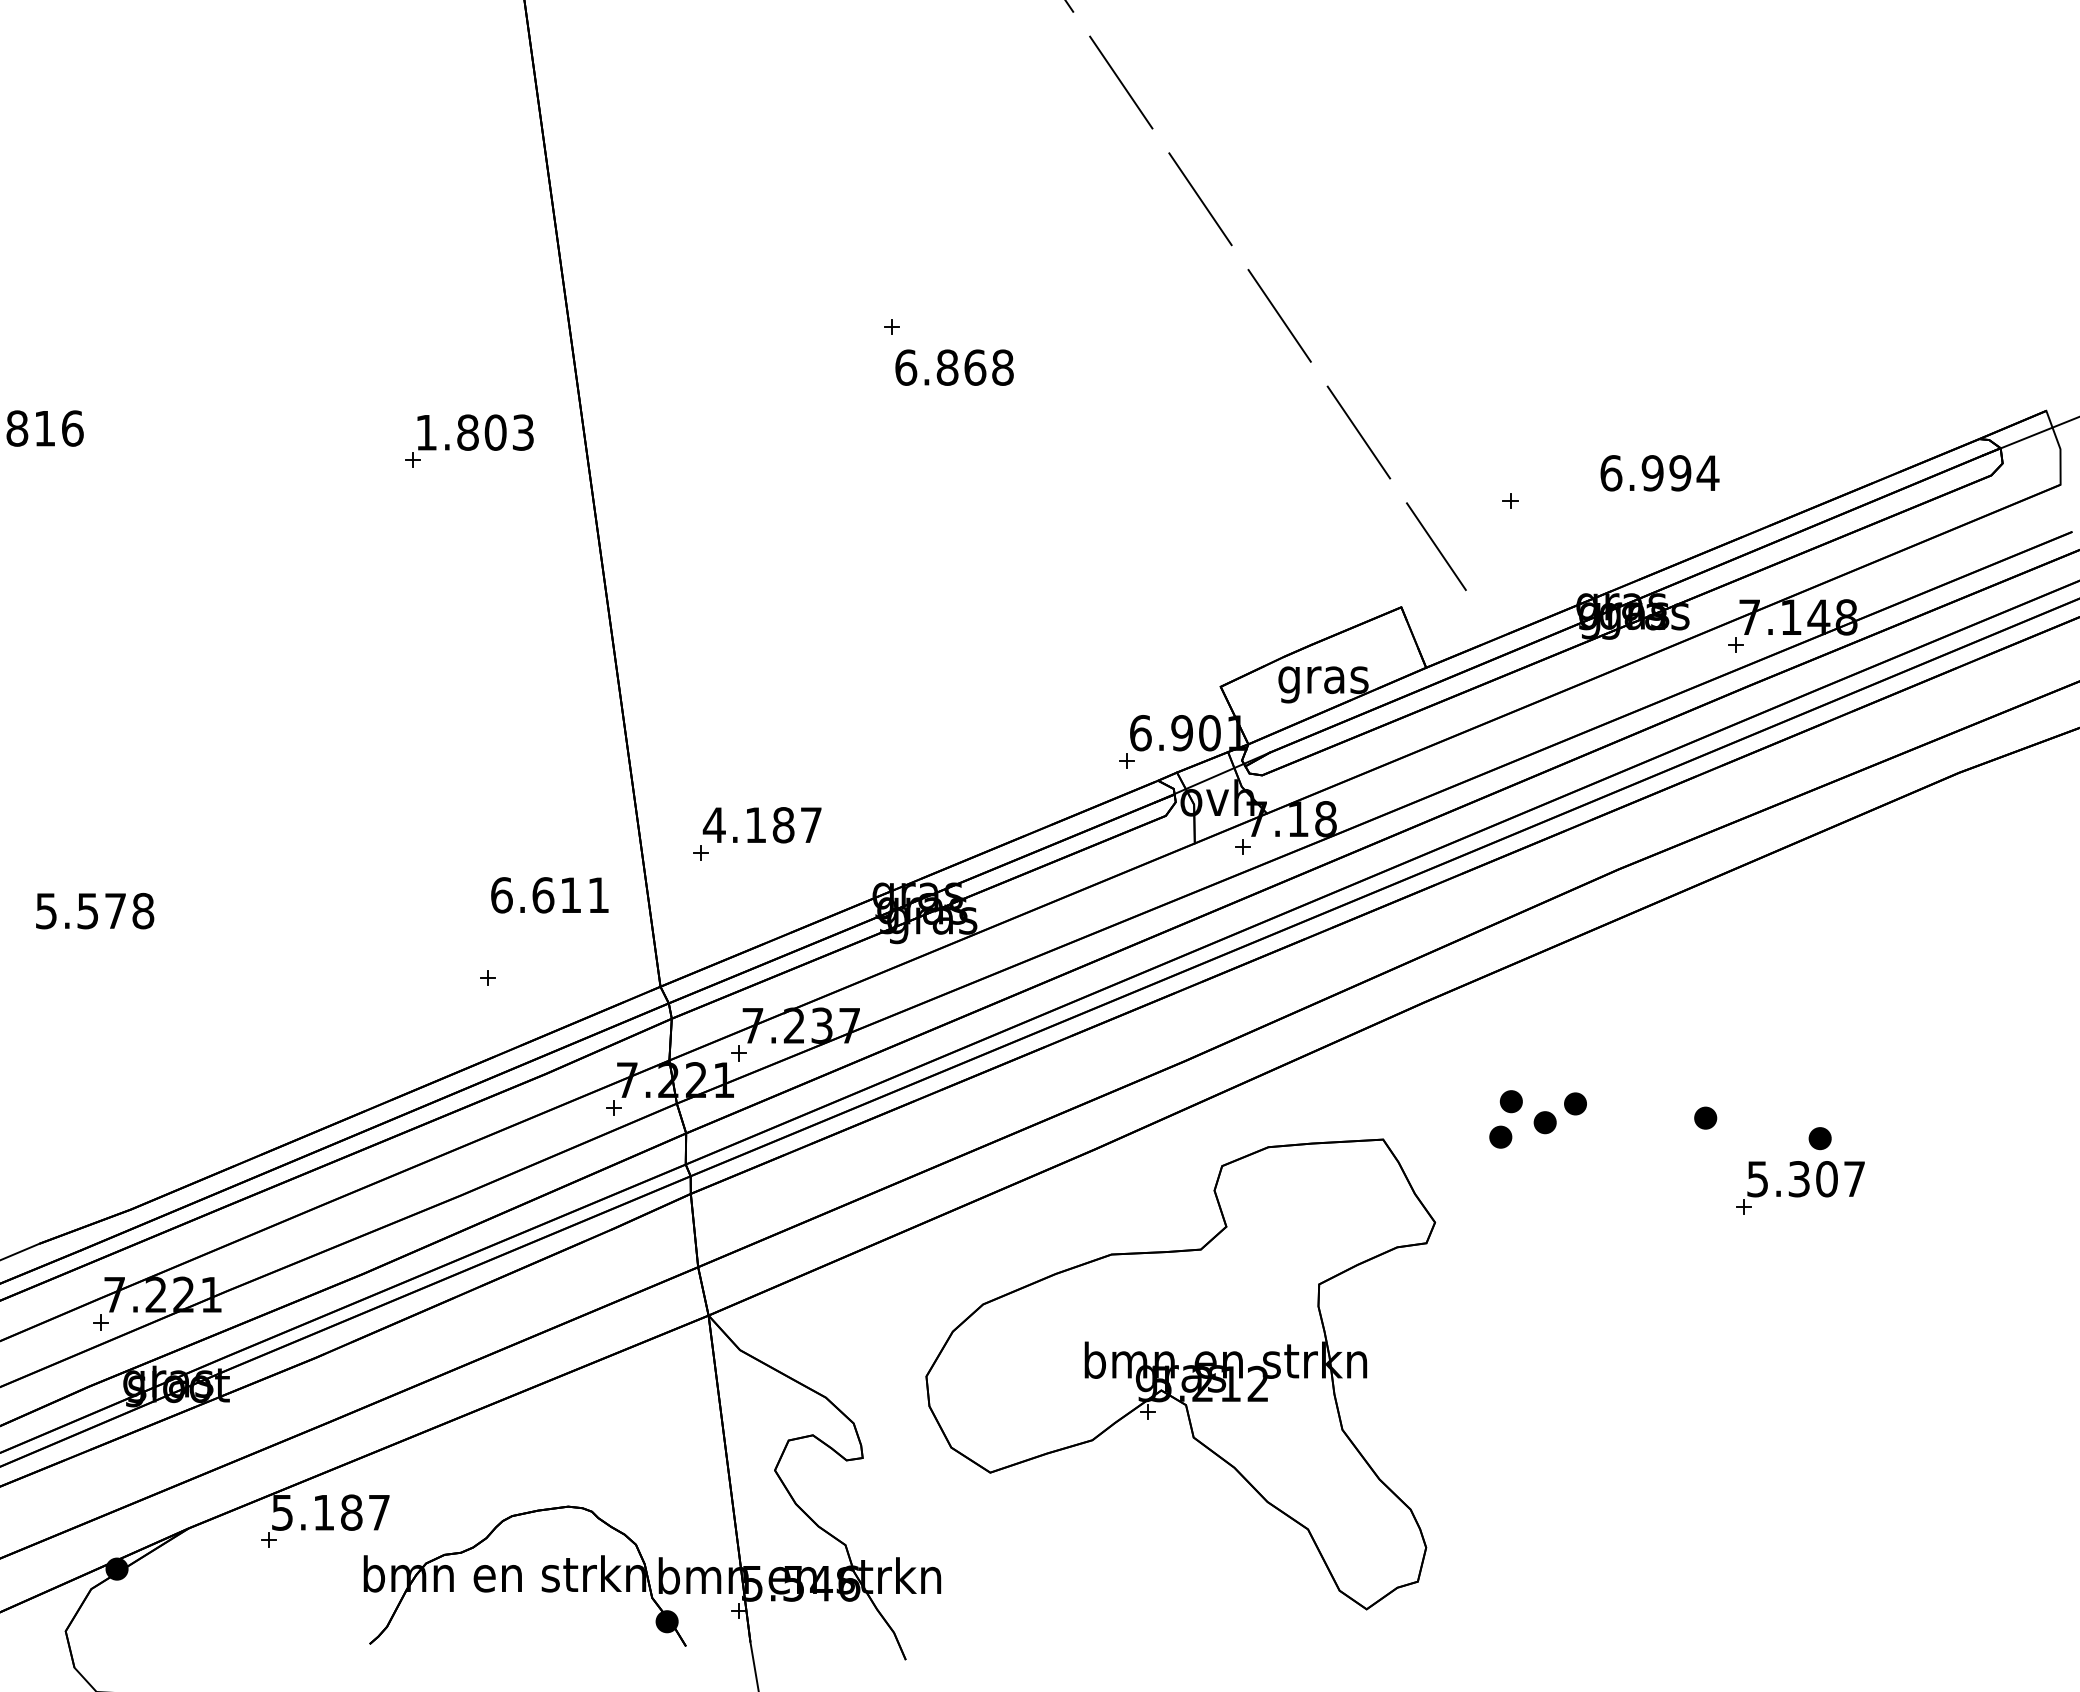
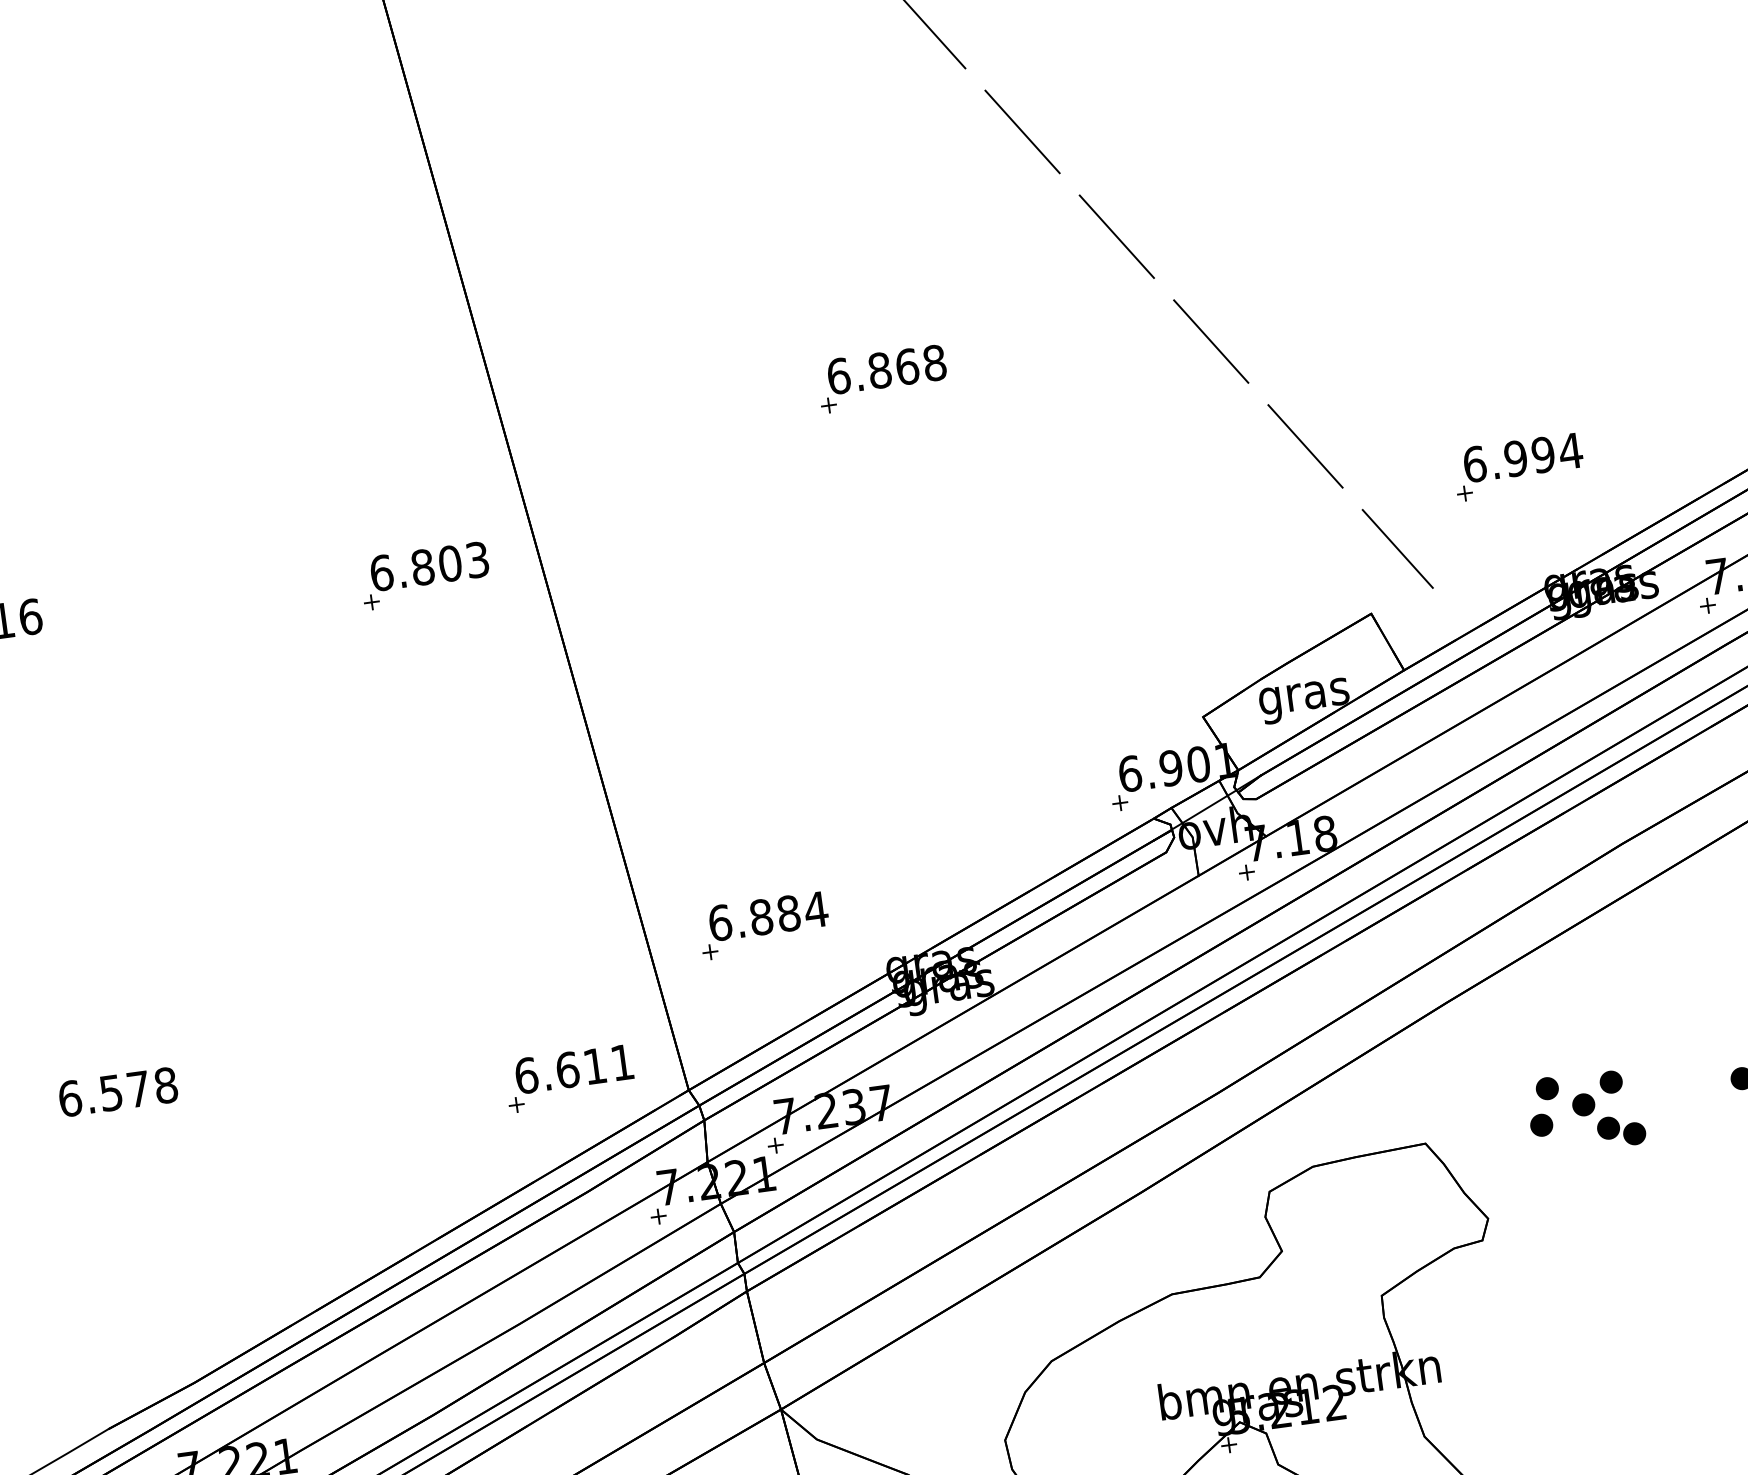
text: (954, 367) -> (886, 369), moved
text: (426, 432) -> (381, 572), 1.803 -> 6.803
text: (1659, 473) -> (1522, 457), moved
text: (762, 825) -> (767, 916), 4.187 -> 6.884
text: (549, 895) -> (573, 1069), moved
text: (46, 910) -> (70, 1098), 5.578 -> 6.578
part: (1579, 1153) -> (1621, 1130), added

